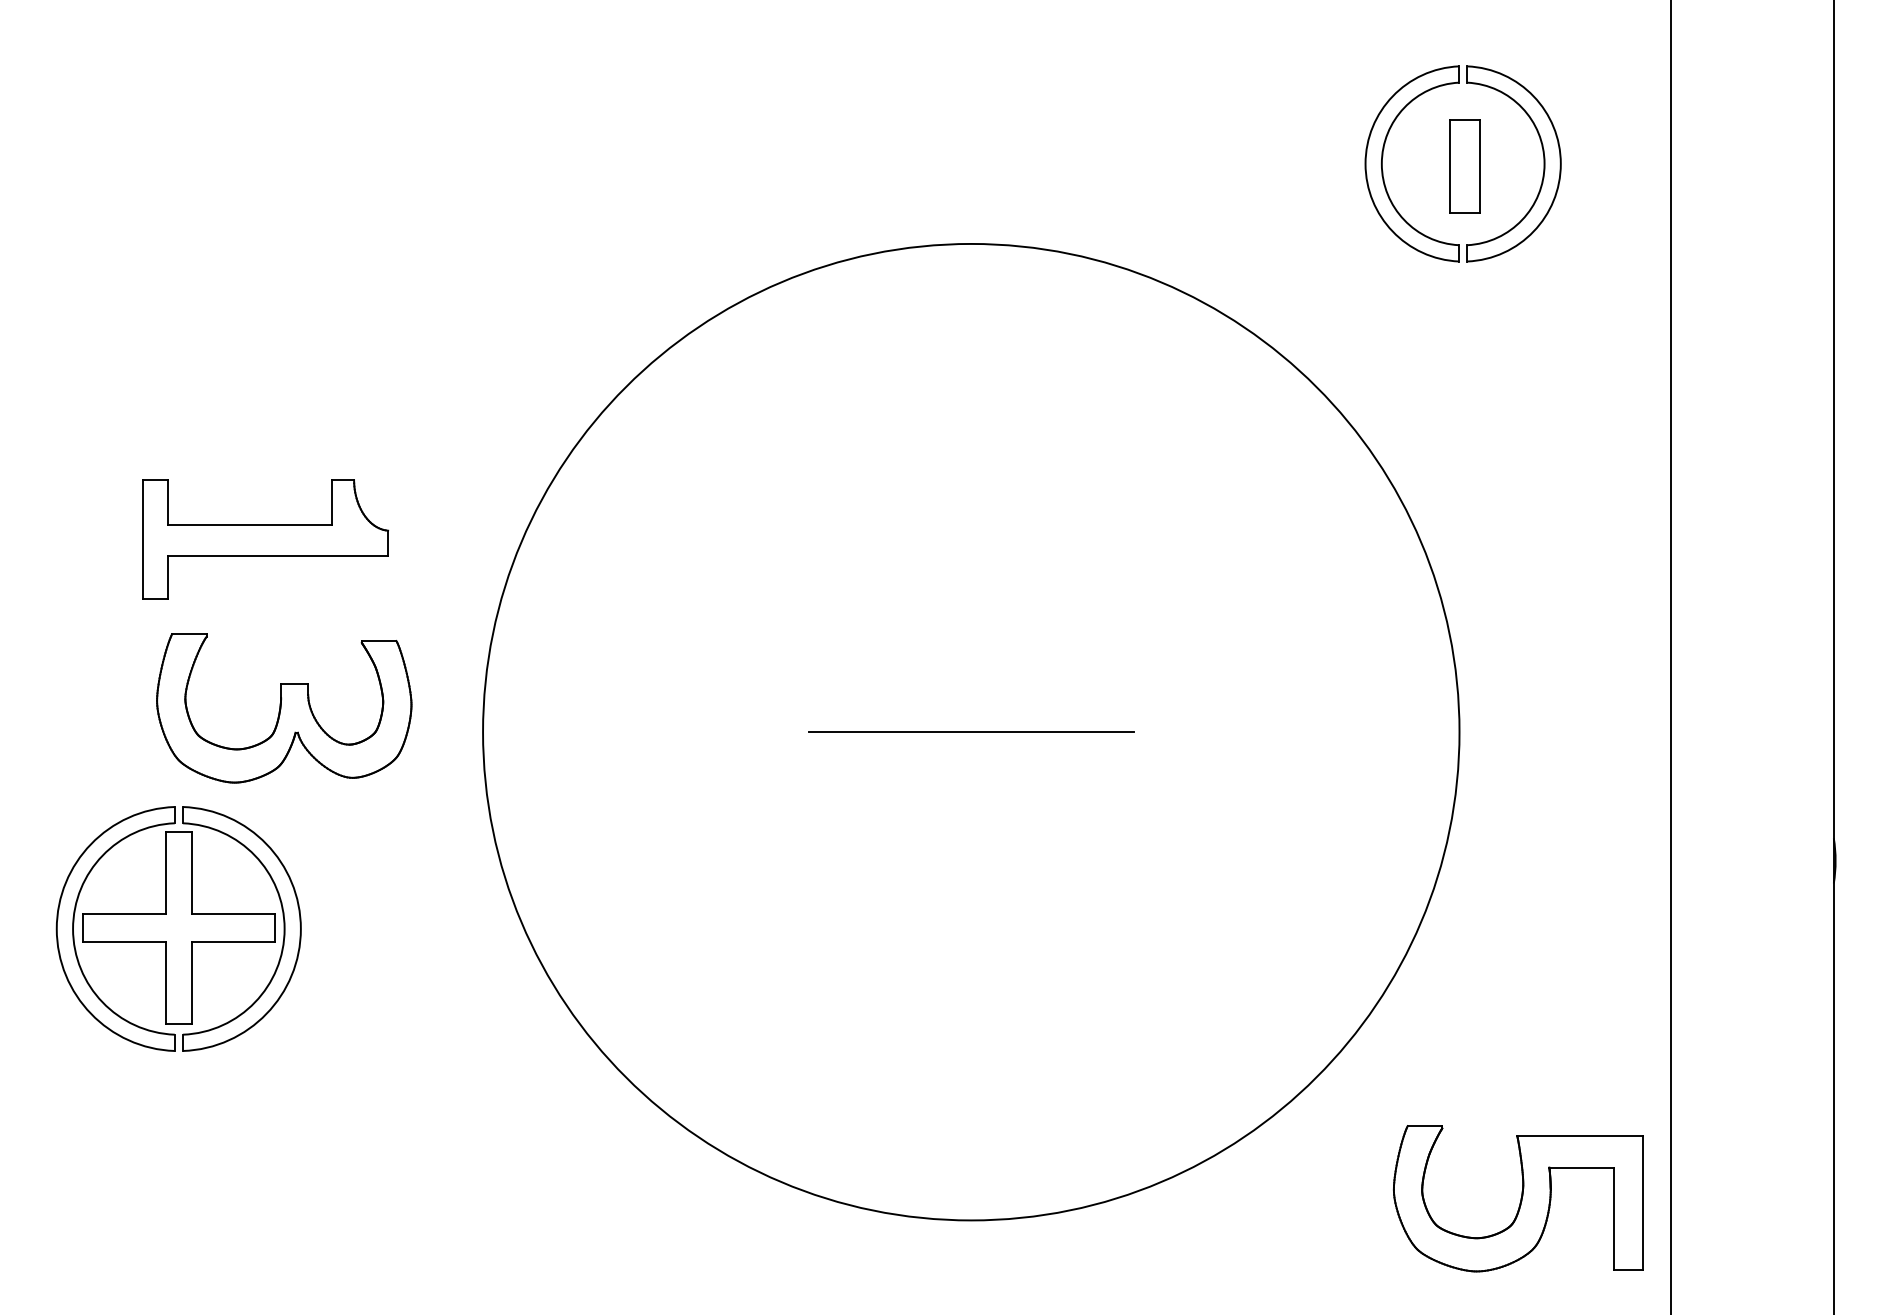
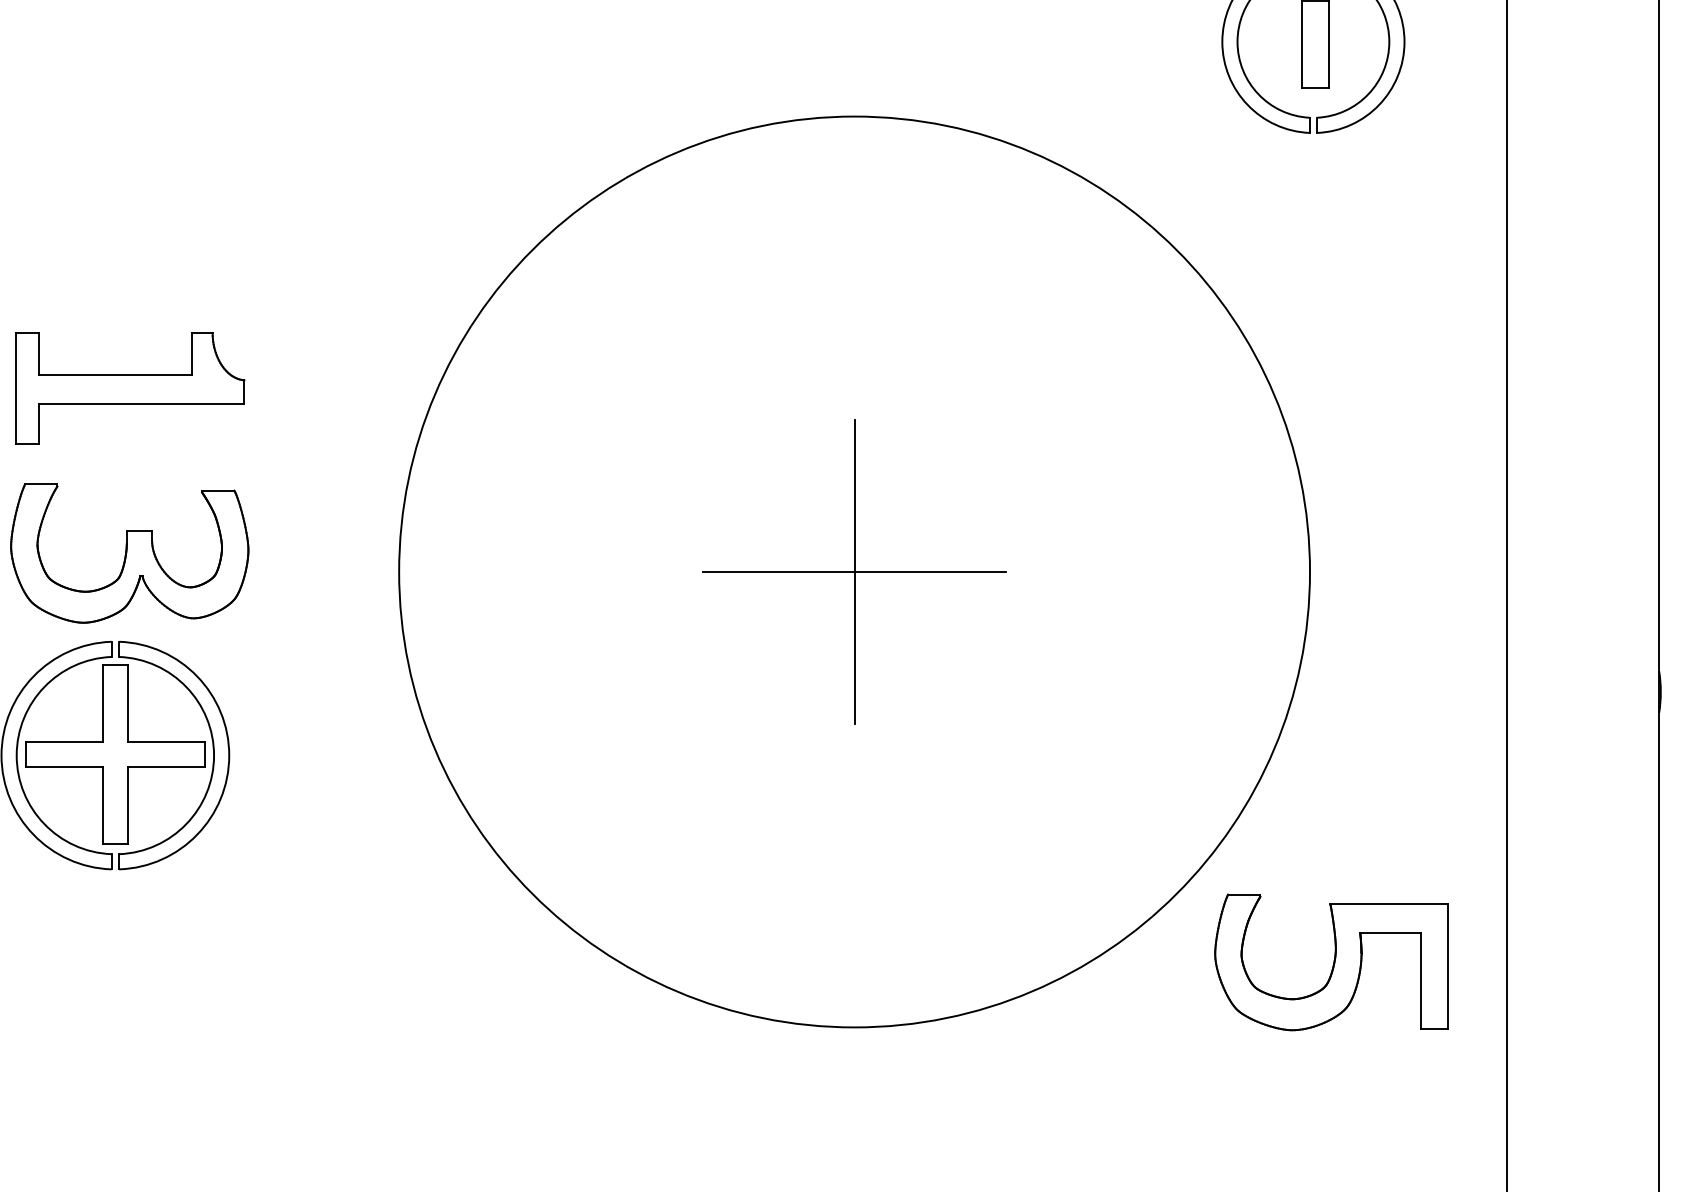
part: (265, 539) -> (129, 388), moved
part: (284, 708) -> (129, 553), moved
line: (971, 731) -> (854, 571), added
part: (1518, 1198) -> (1331, 962), moved

